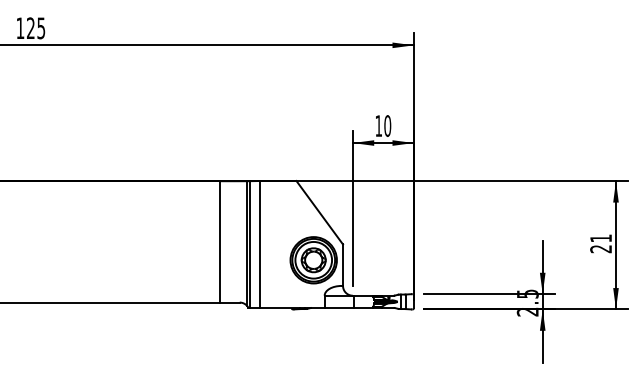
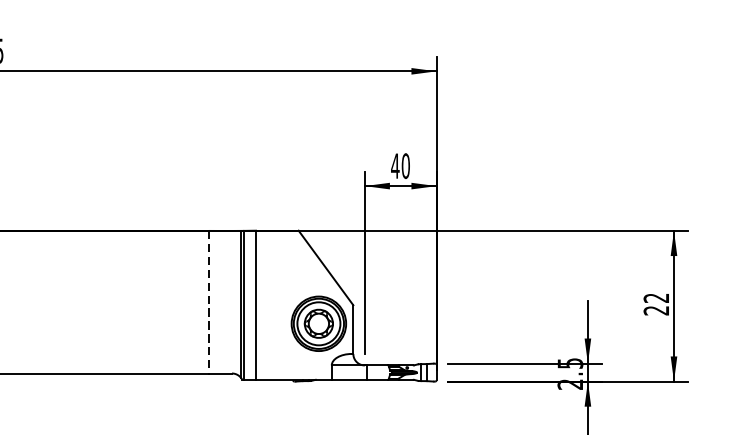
text: (378, 125) -> (395, 165), 10 -> 40
text: (600, 238) -> (655, 298), 21 -> 22
line: (220, 241) -> (209, 301), solid -> dashed

